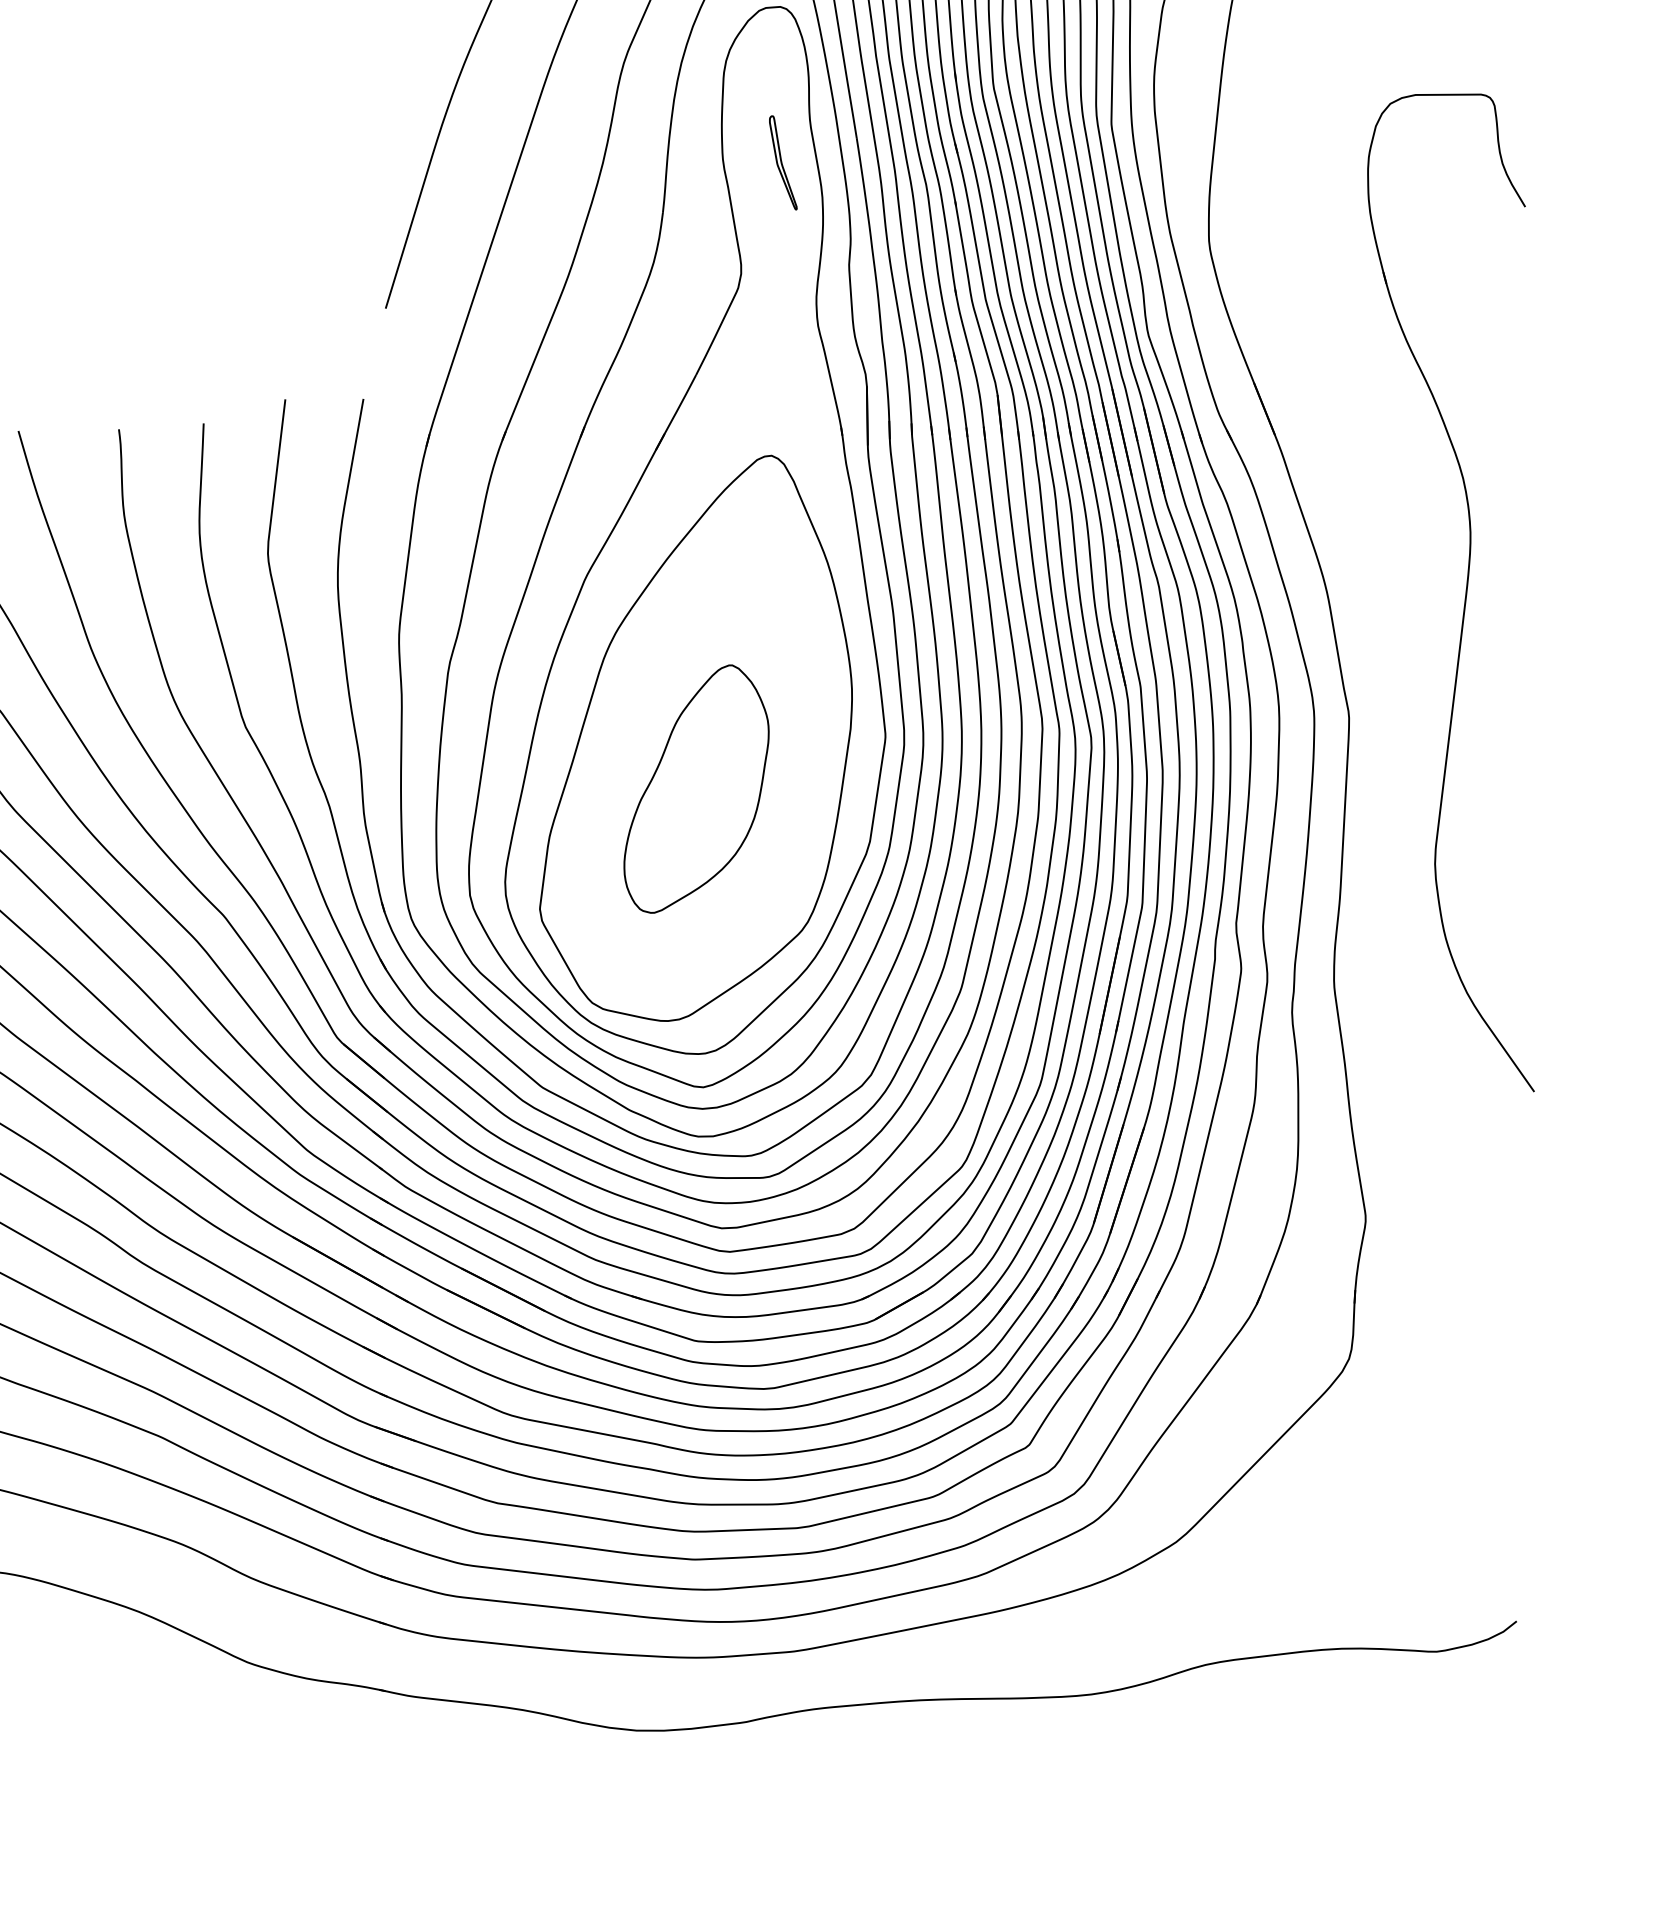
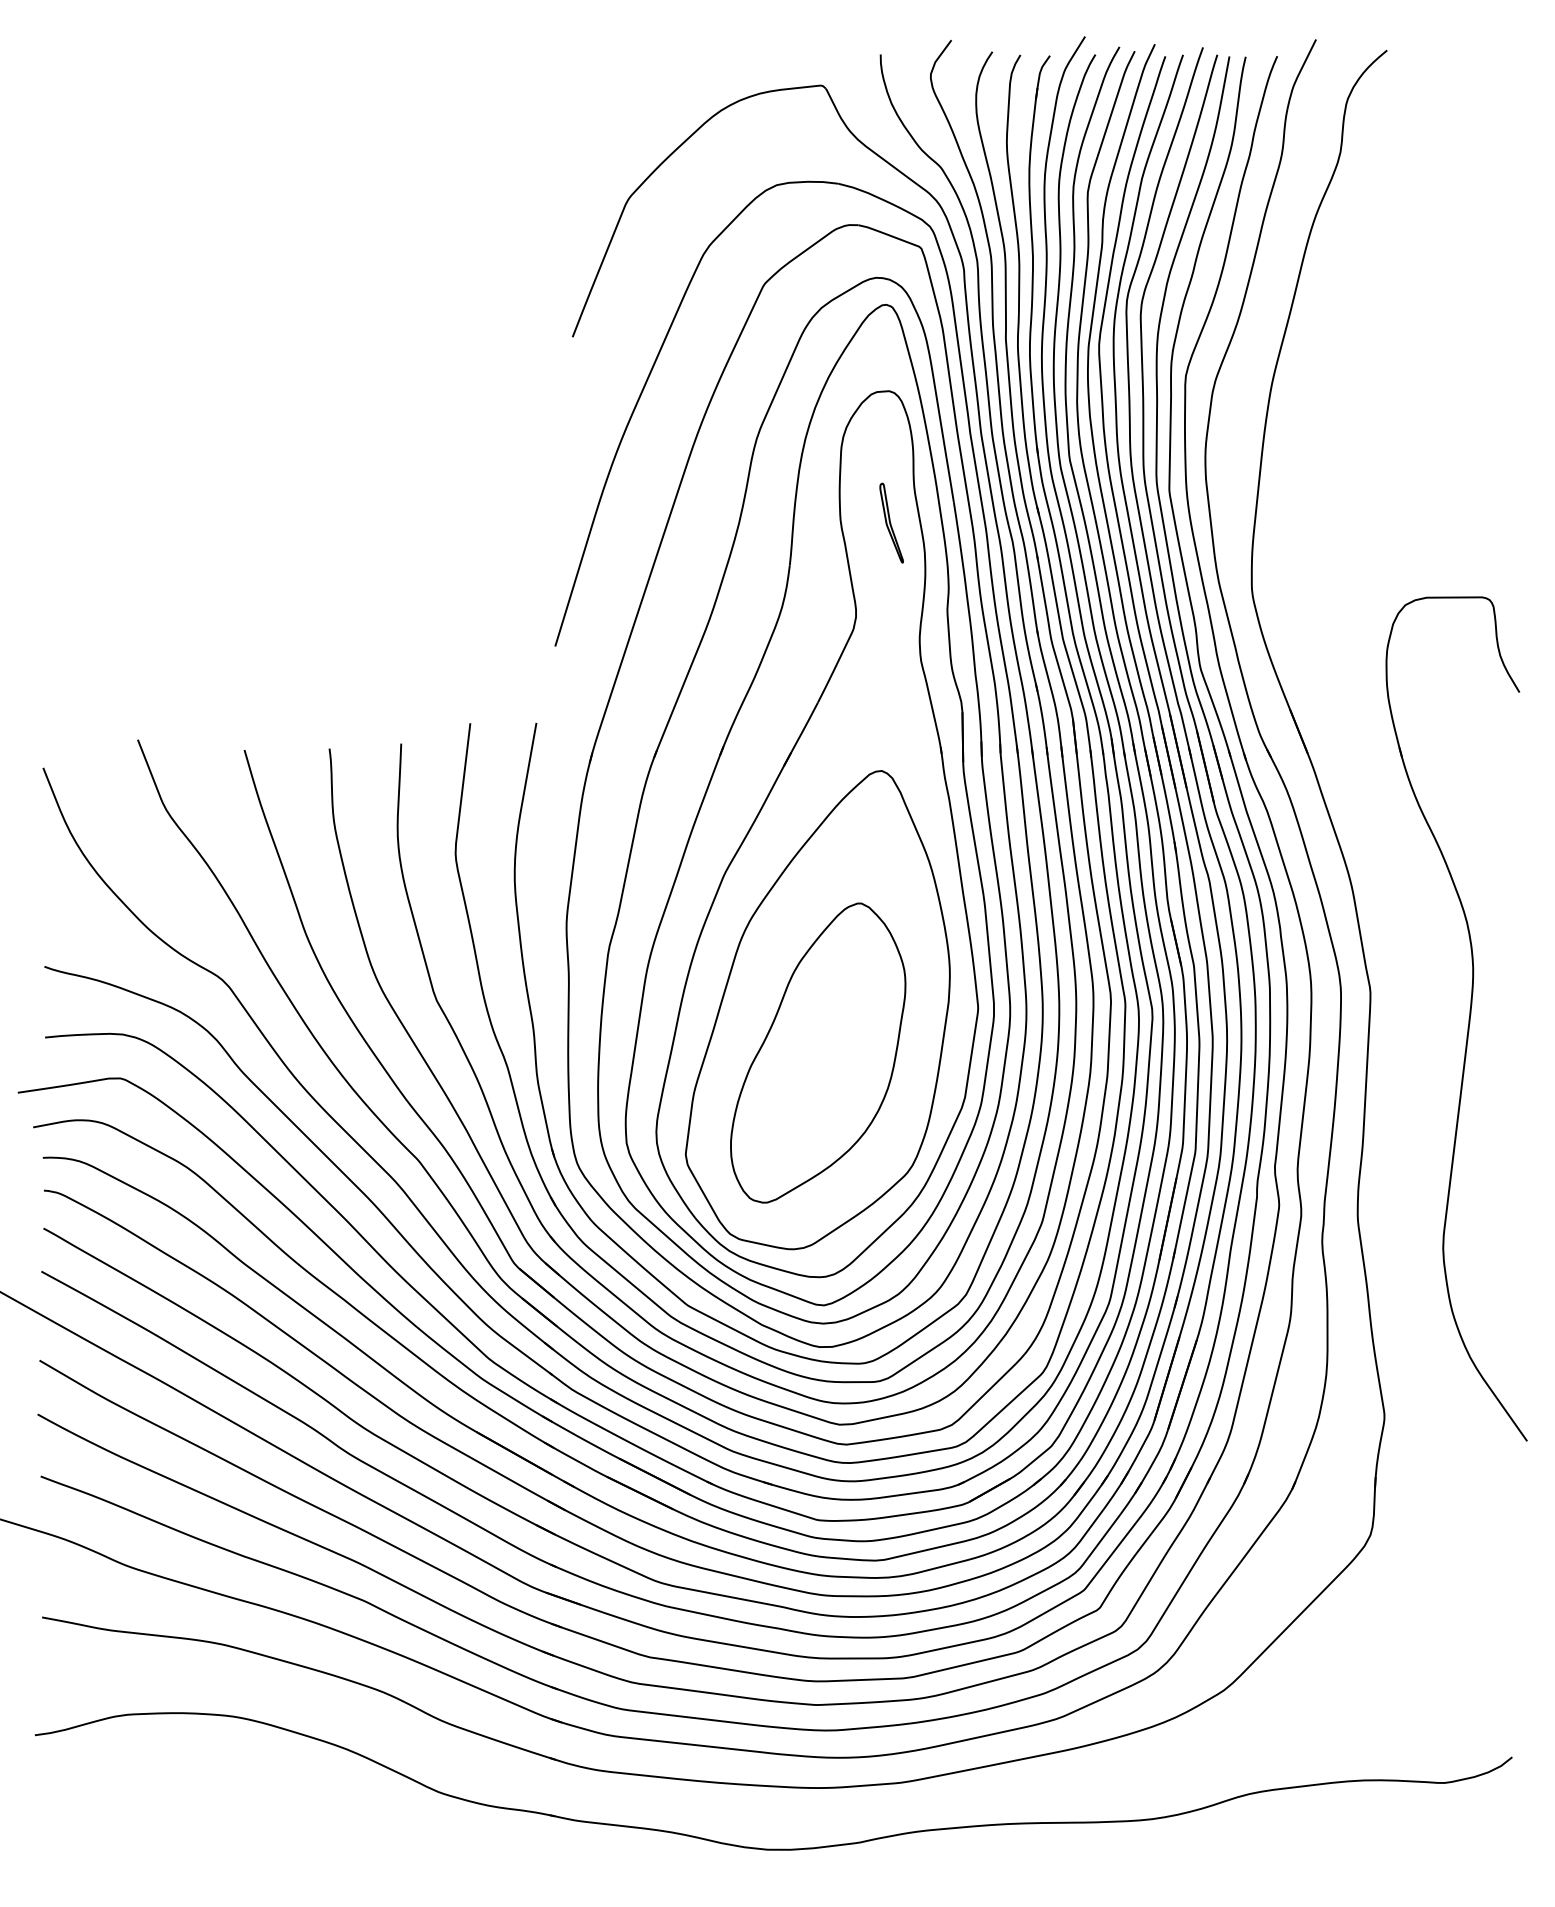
part: (1464, 592) -> (1468, 1018), moved
part: (696, 788) -> (818, 1052), size x1.43

